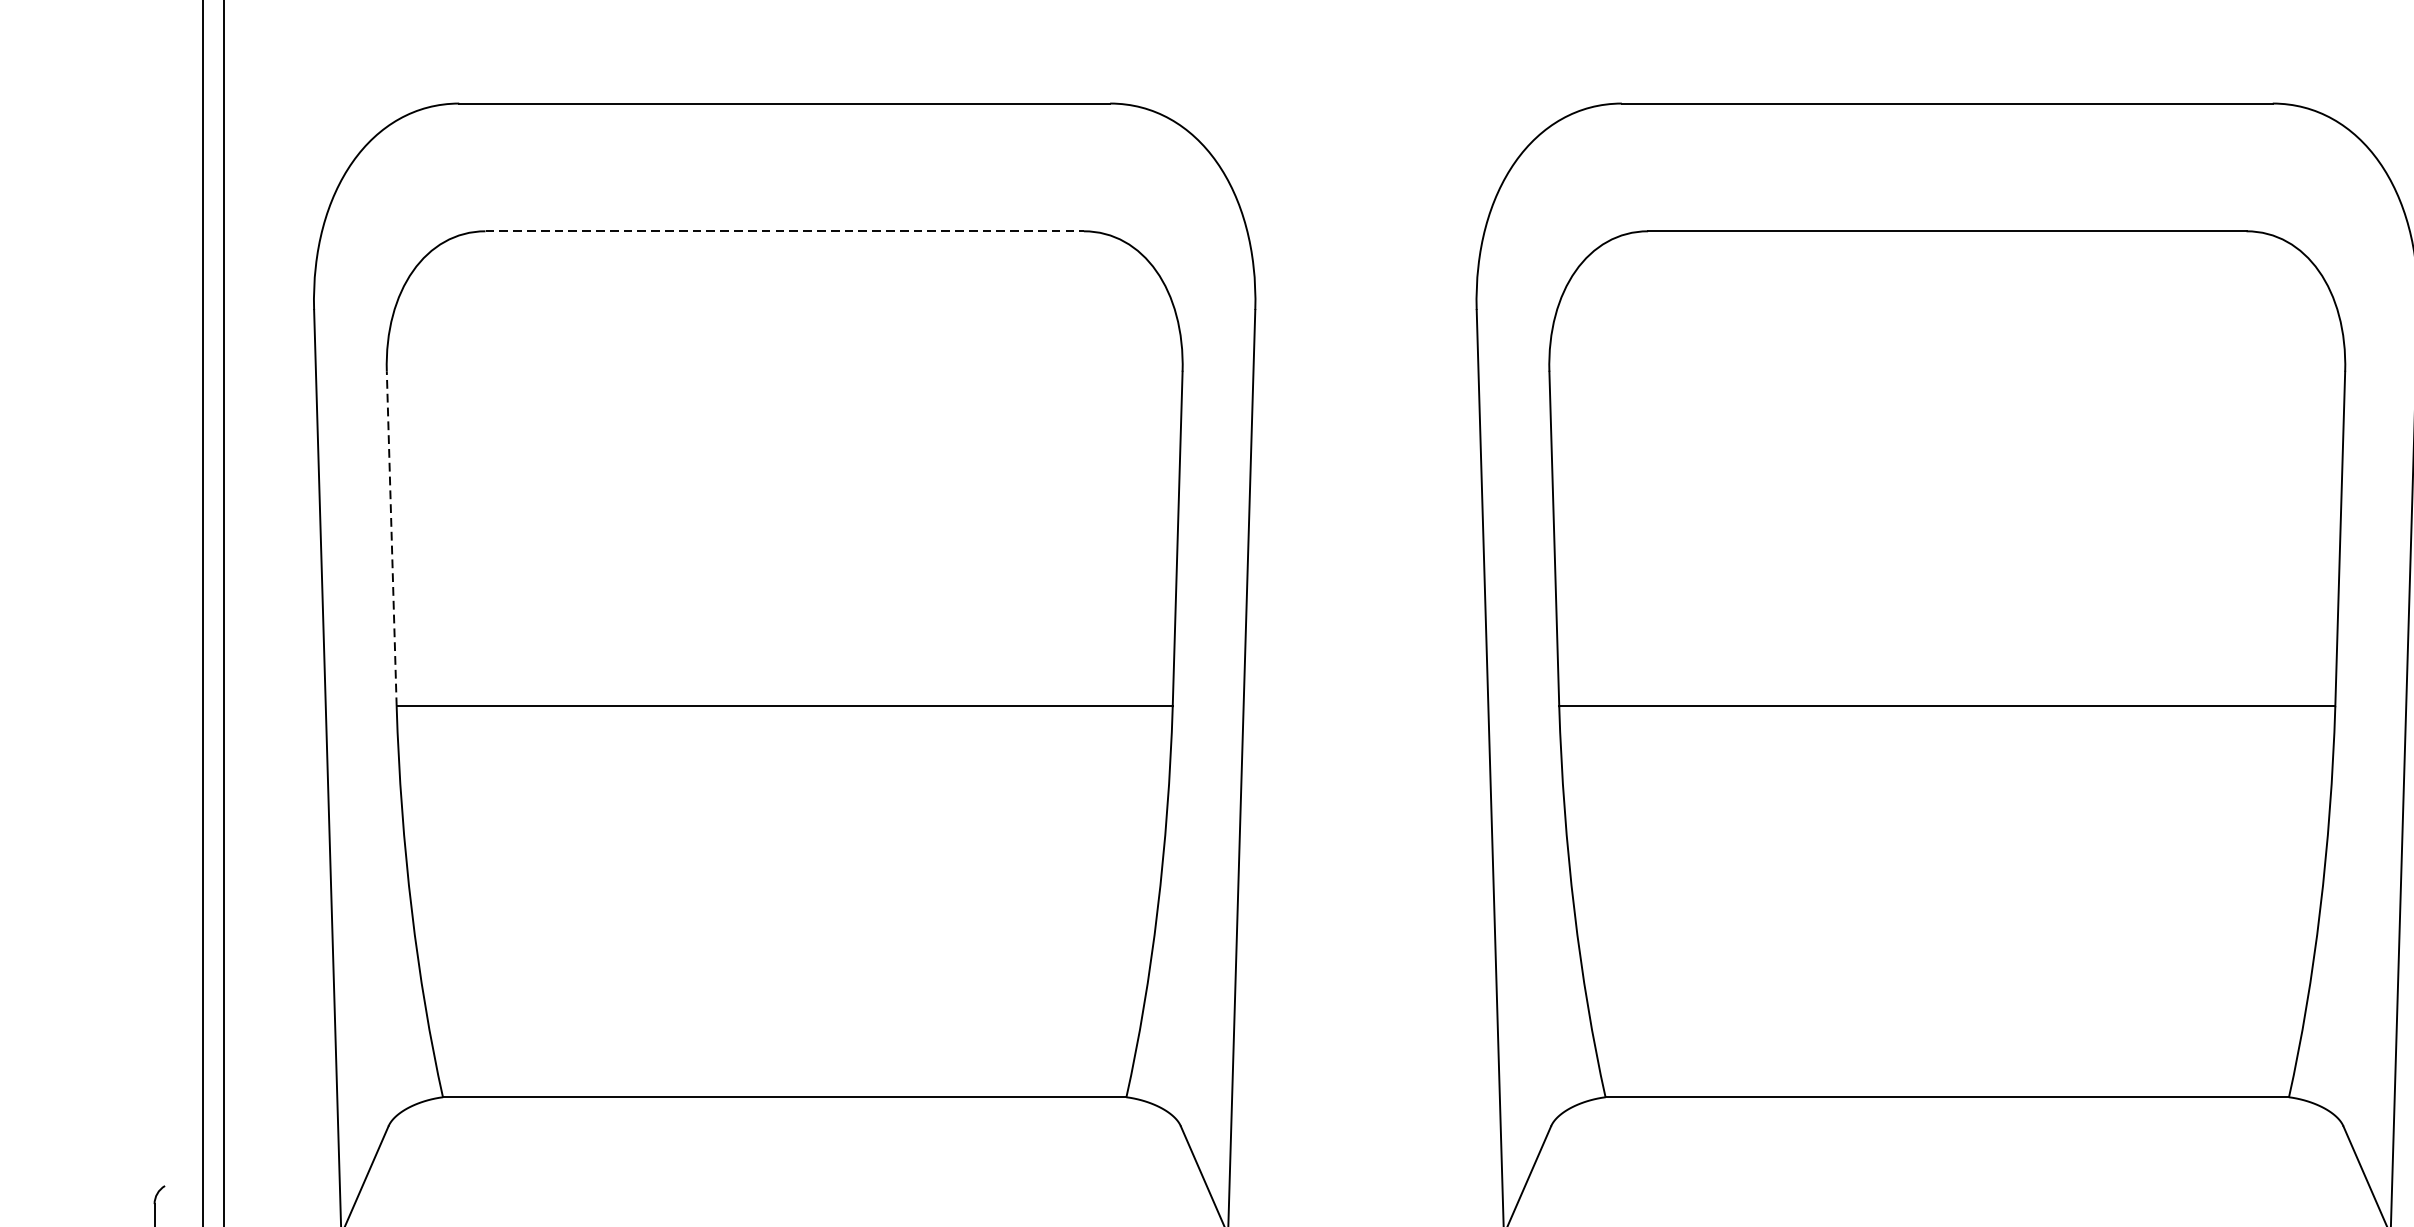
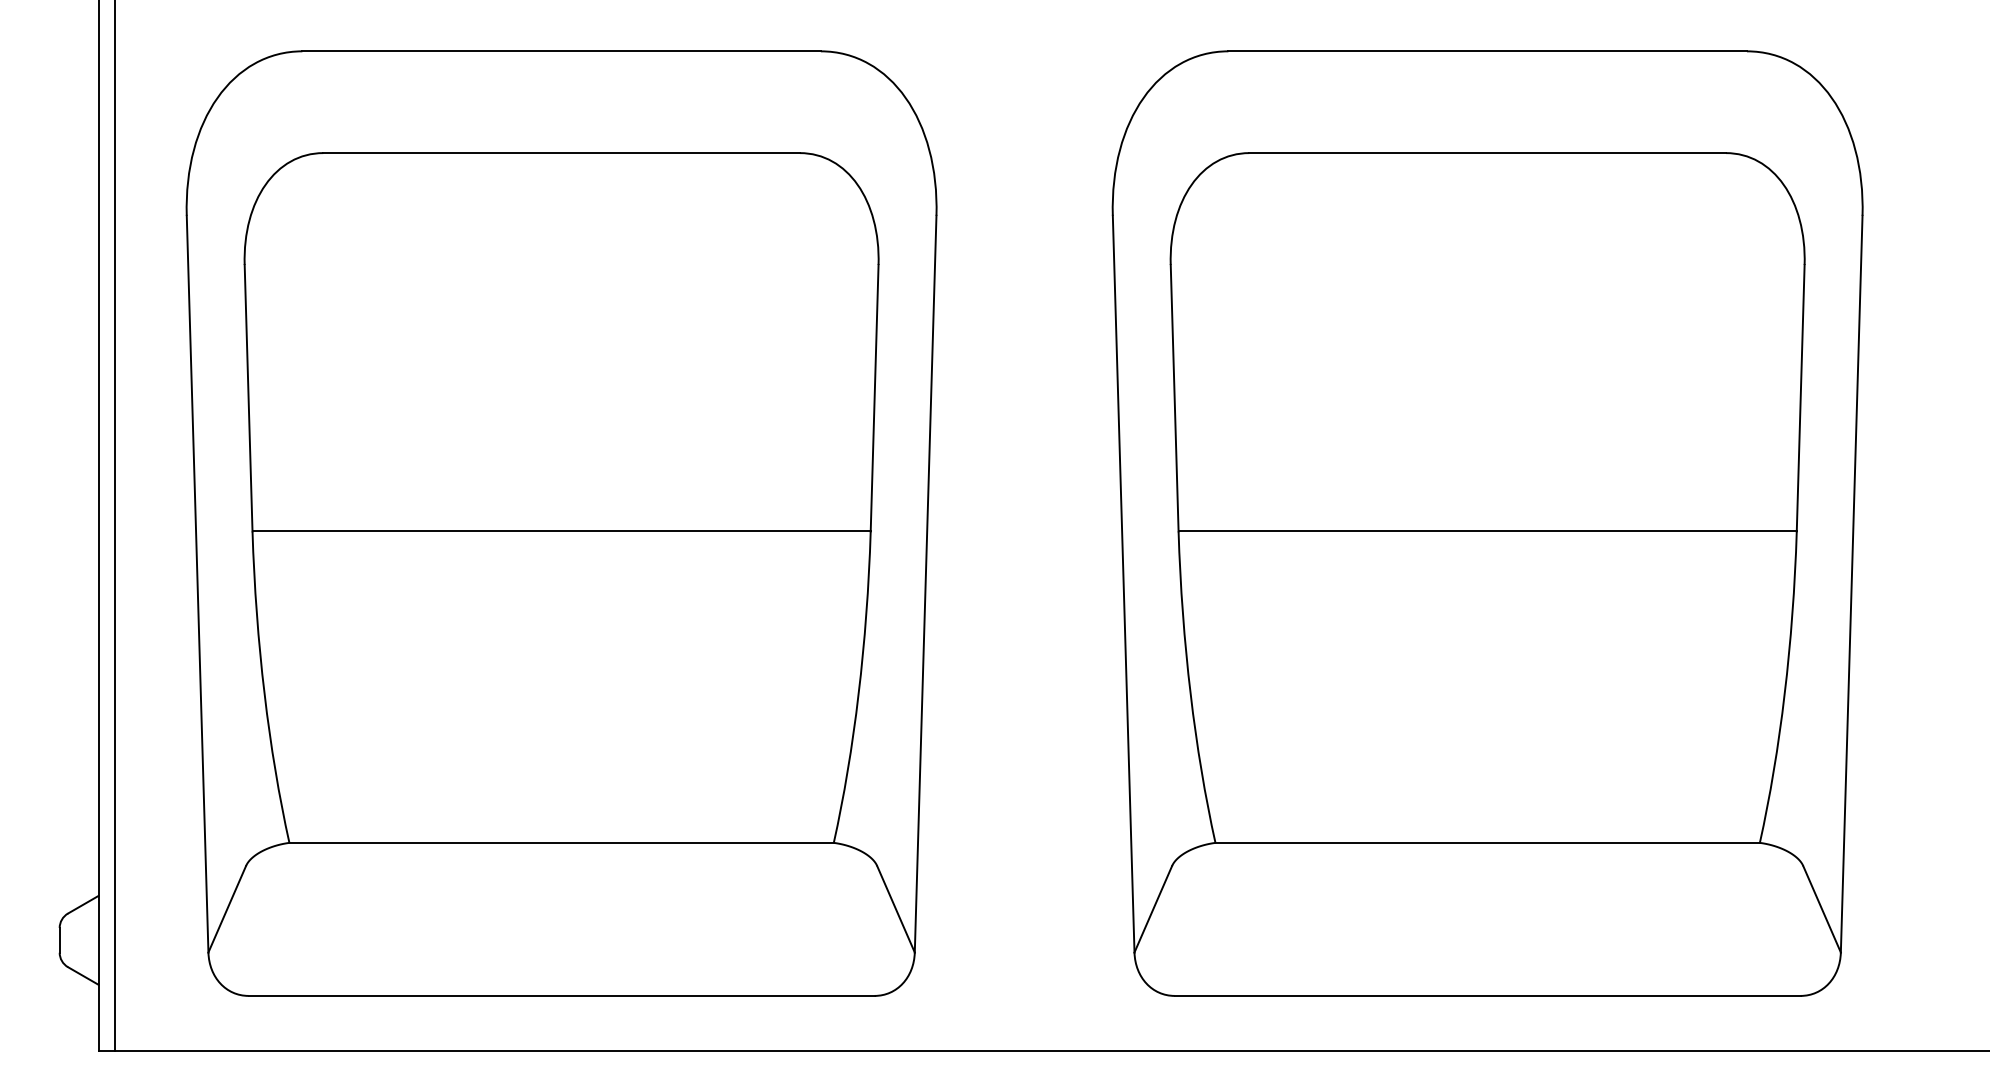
line: (785, 231) -> (562, 153), dashed -> solid
line: (391, 538) -> (248, 397), dashed -> solid
line: (184, 1174) -> (83, 904), added

